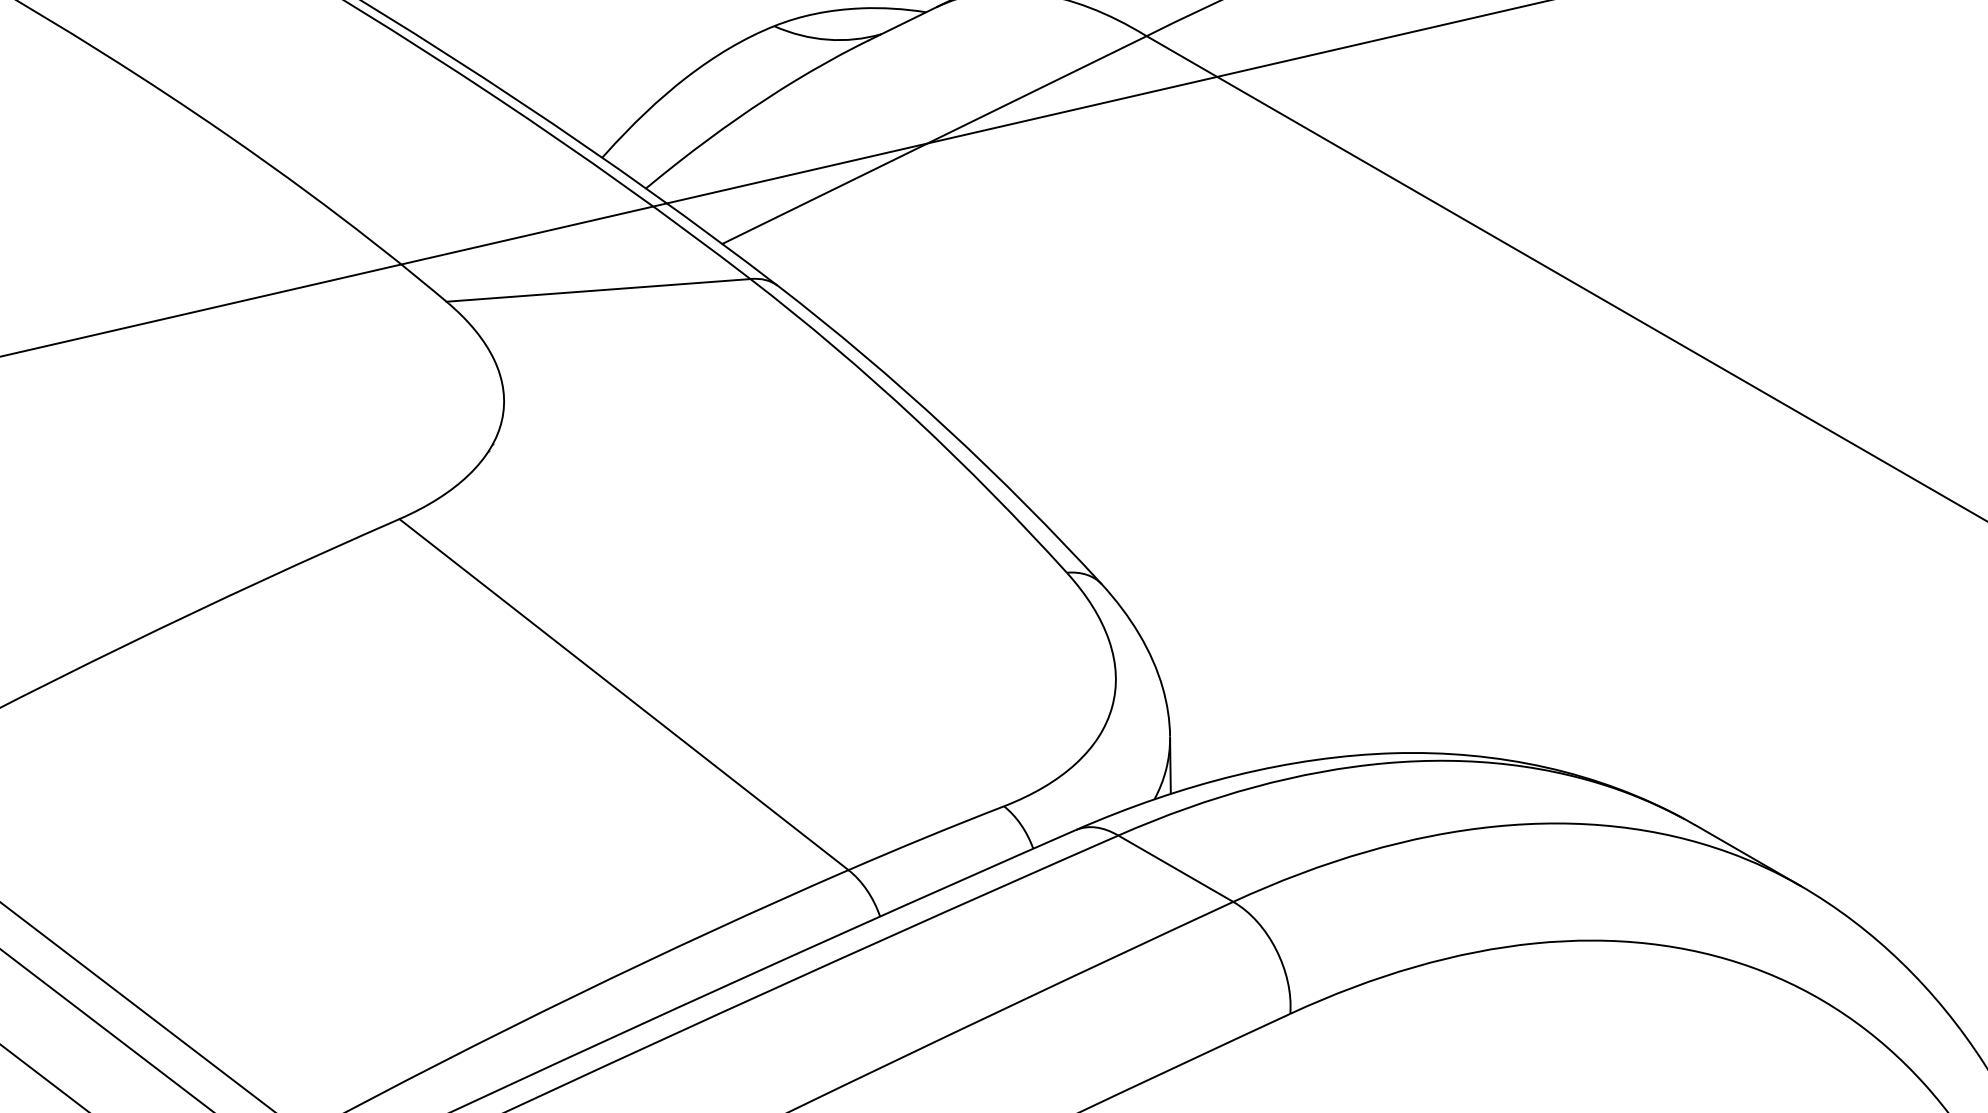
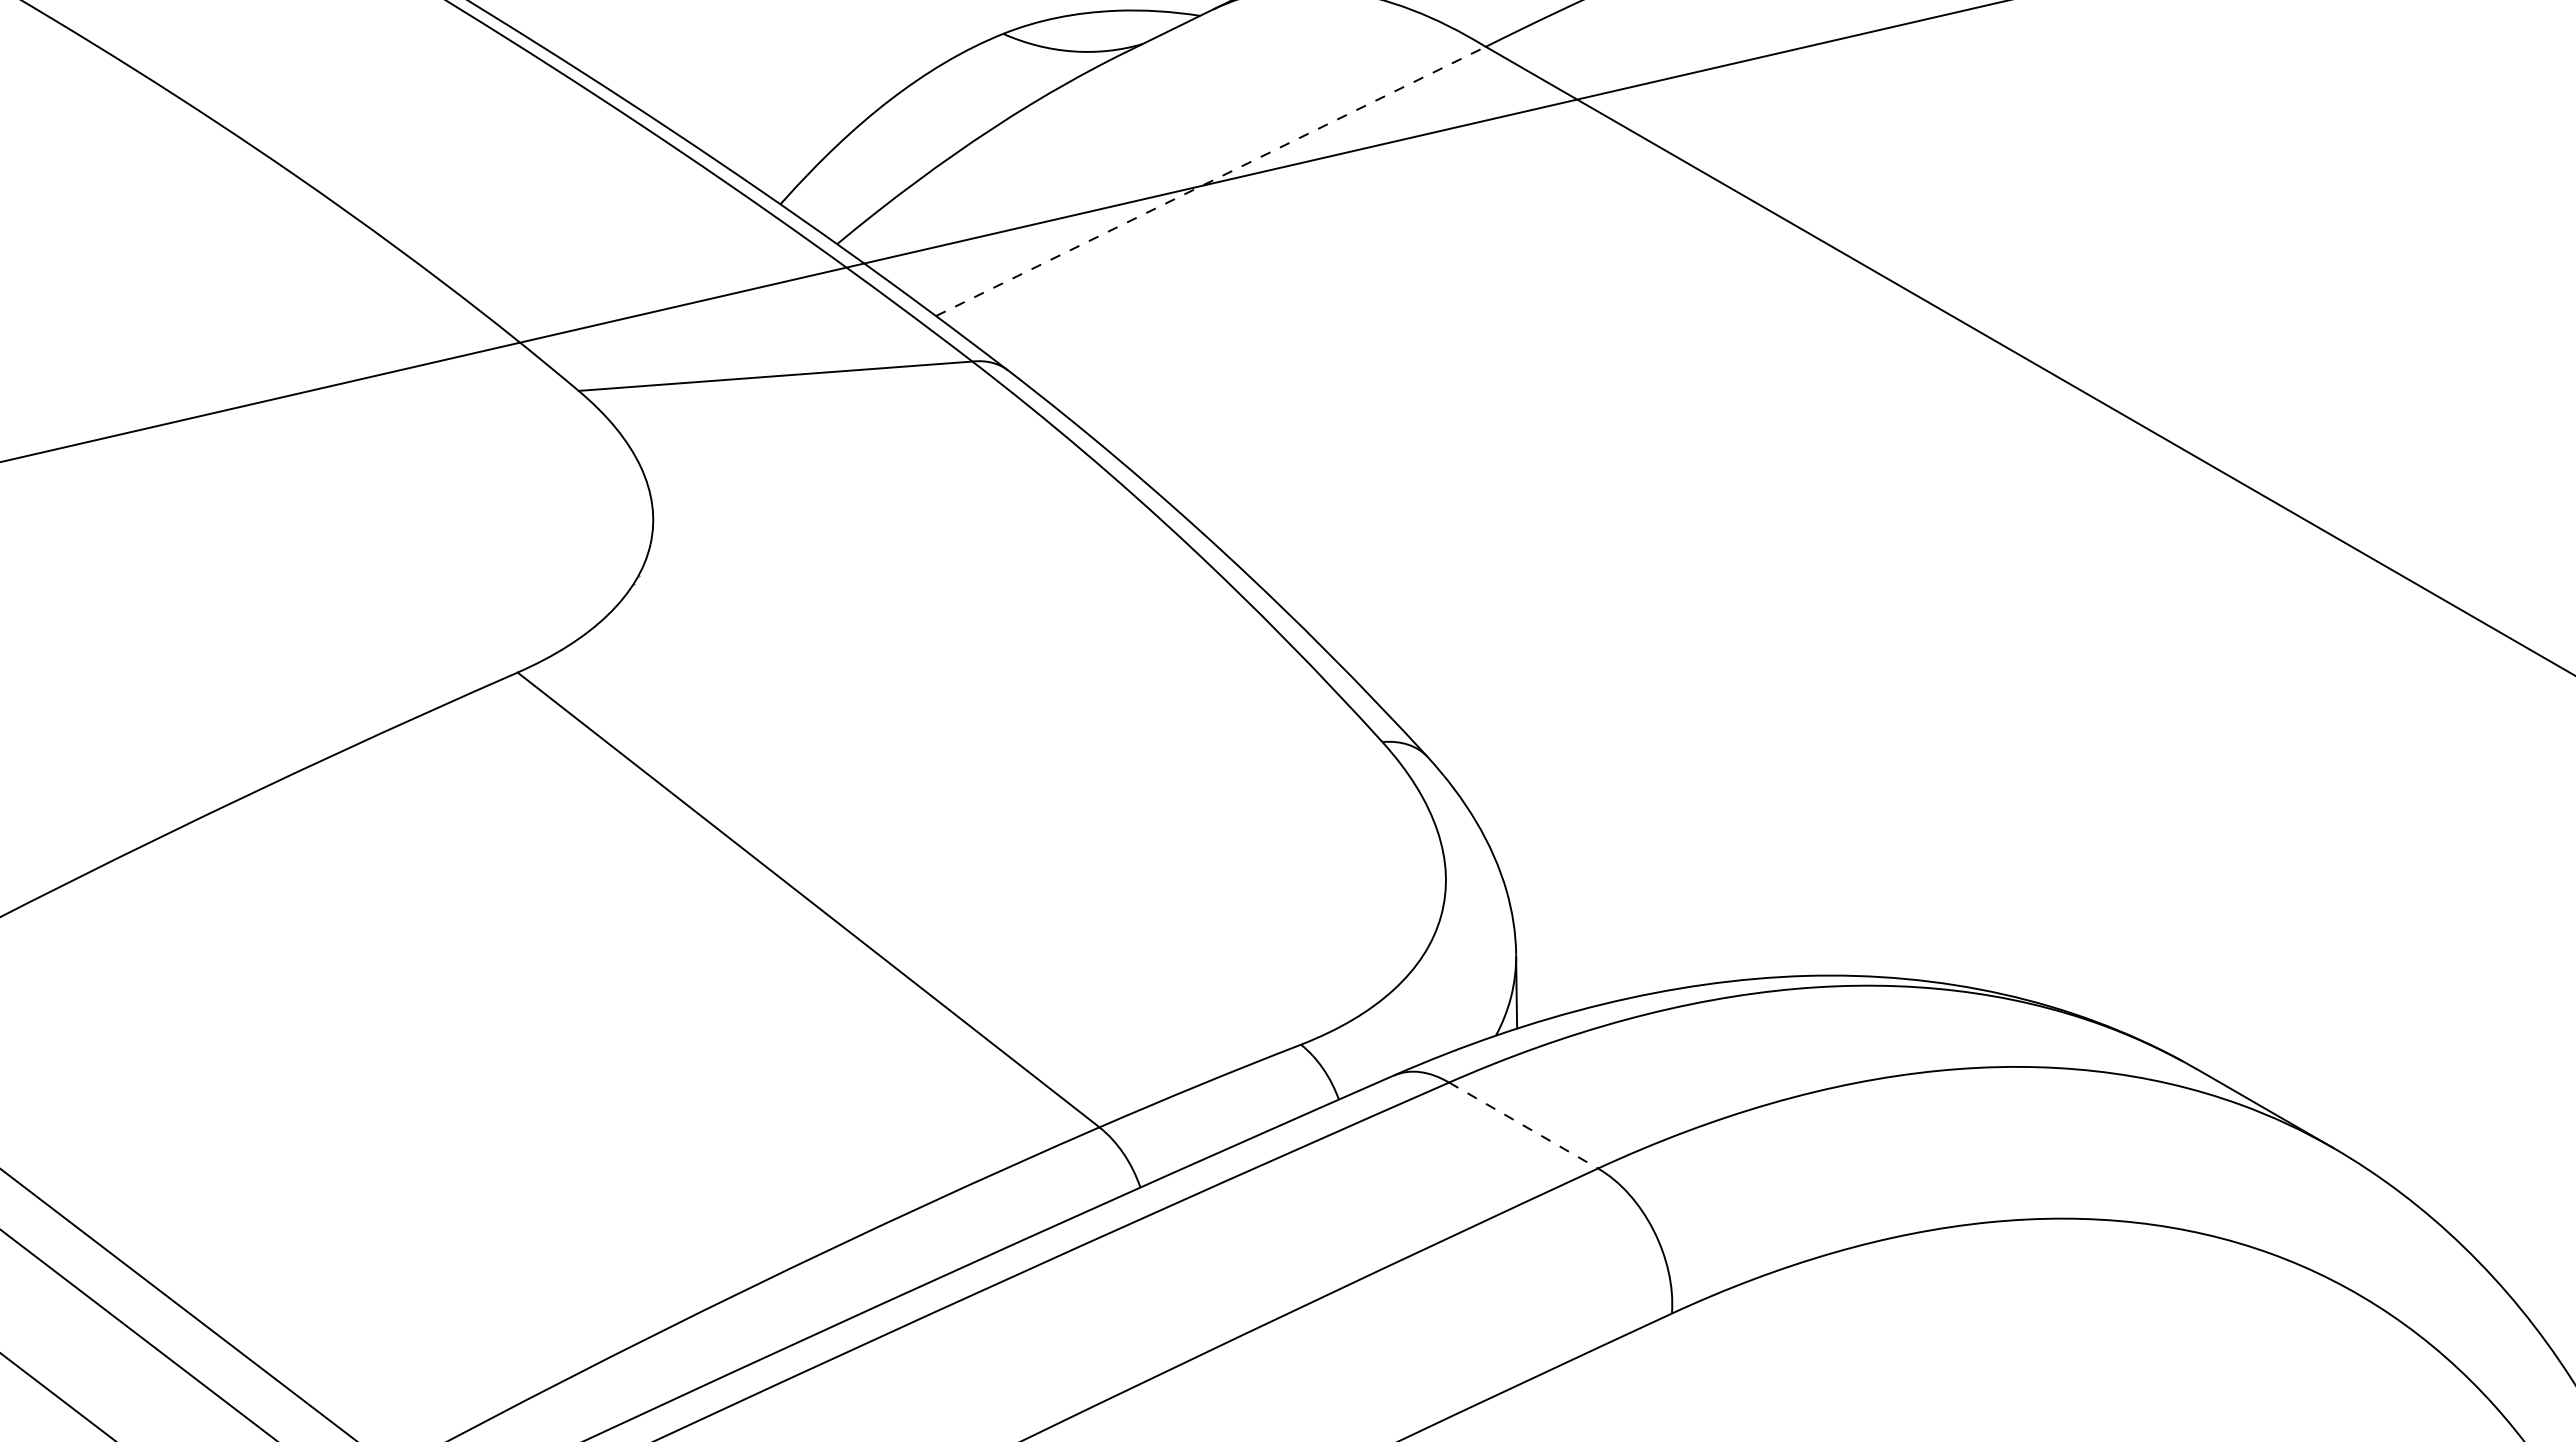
line: (934, 140) -> (1211, 181), solid -> dashed
line: (1175, 868) -> (1523, 1125), solid -> dashed

